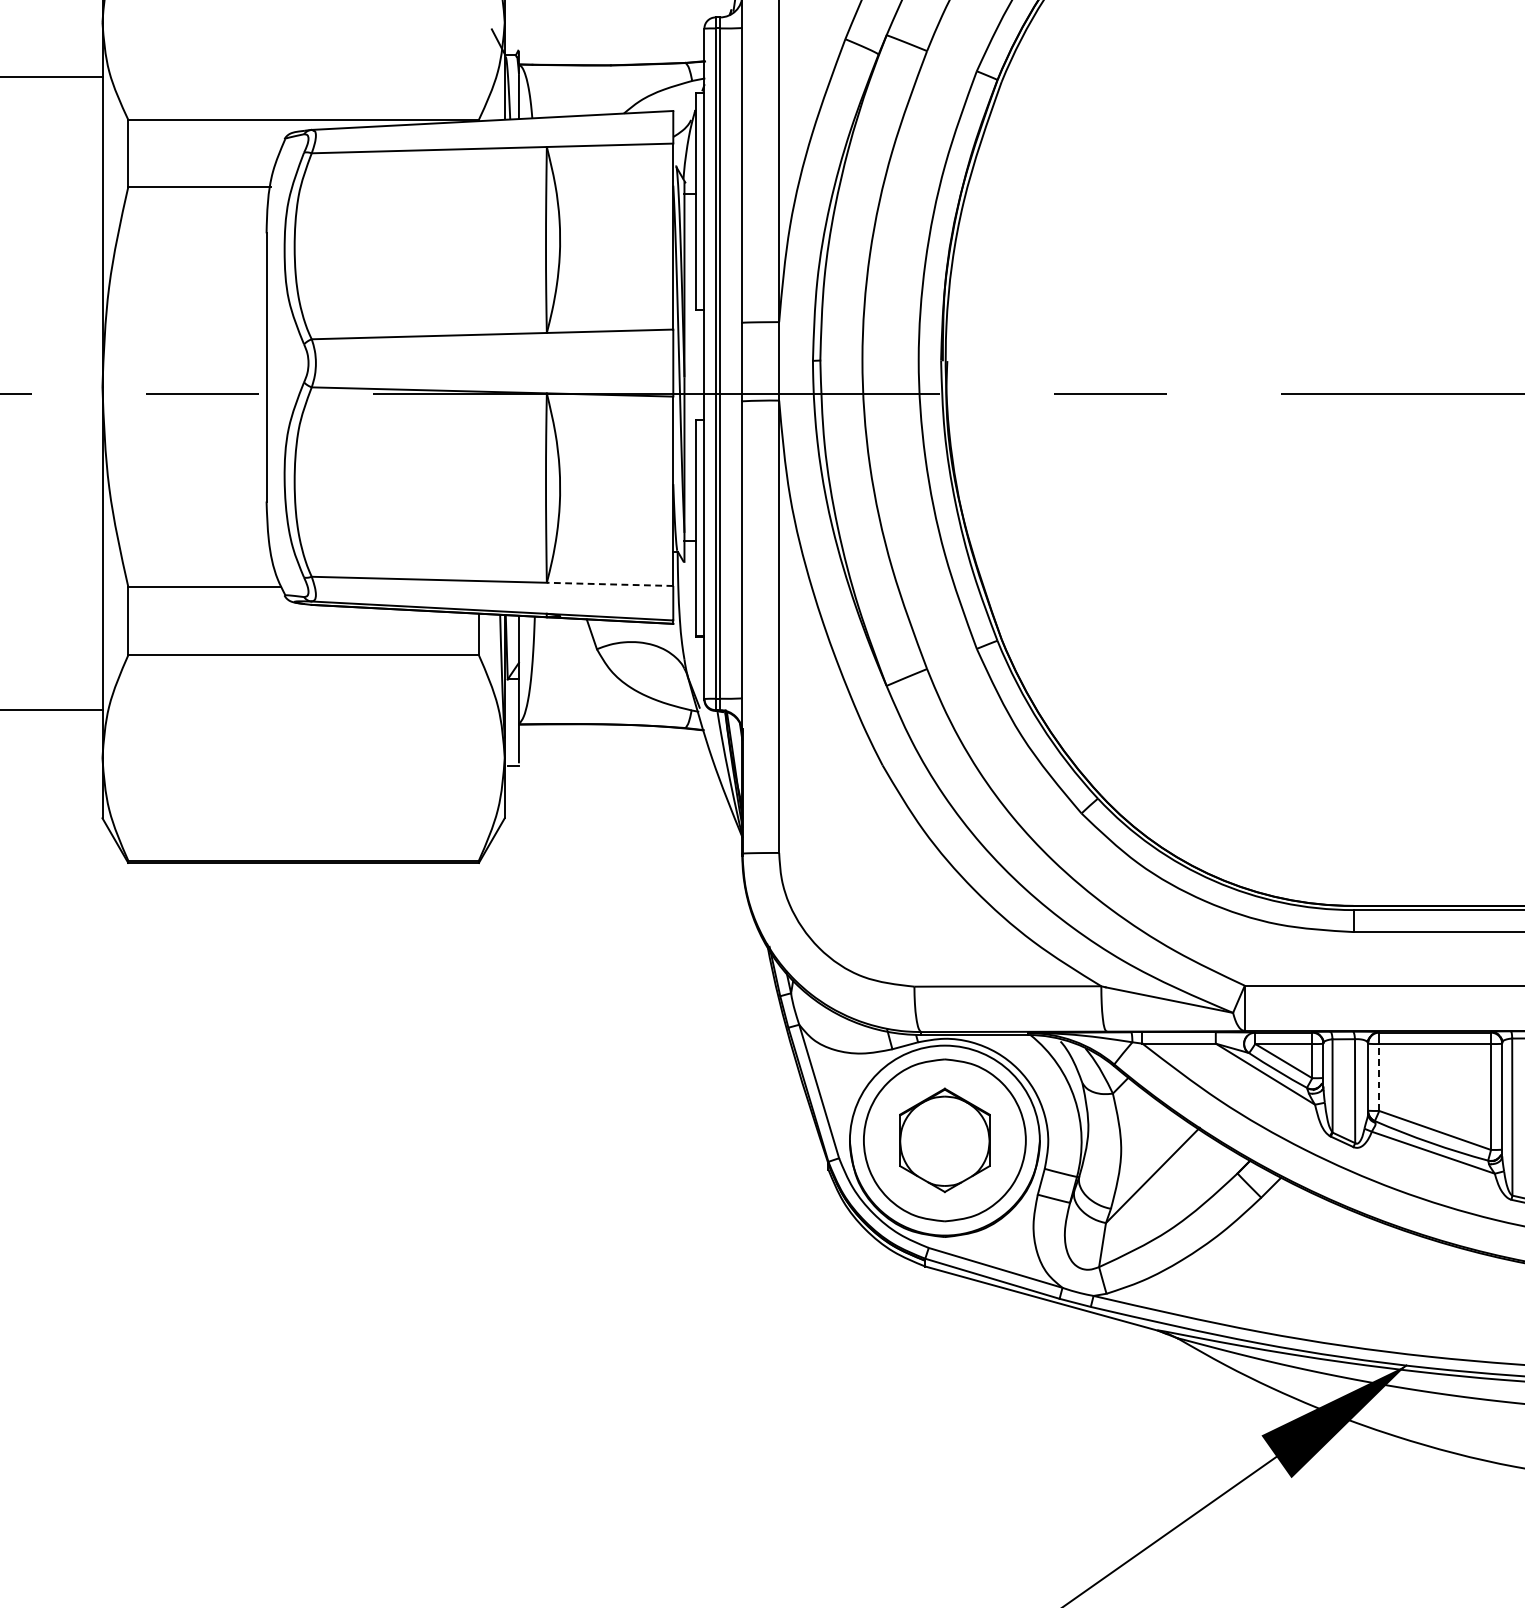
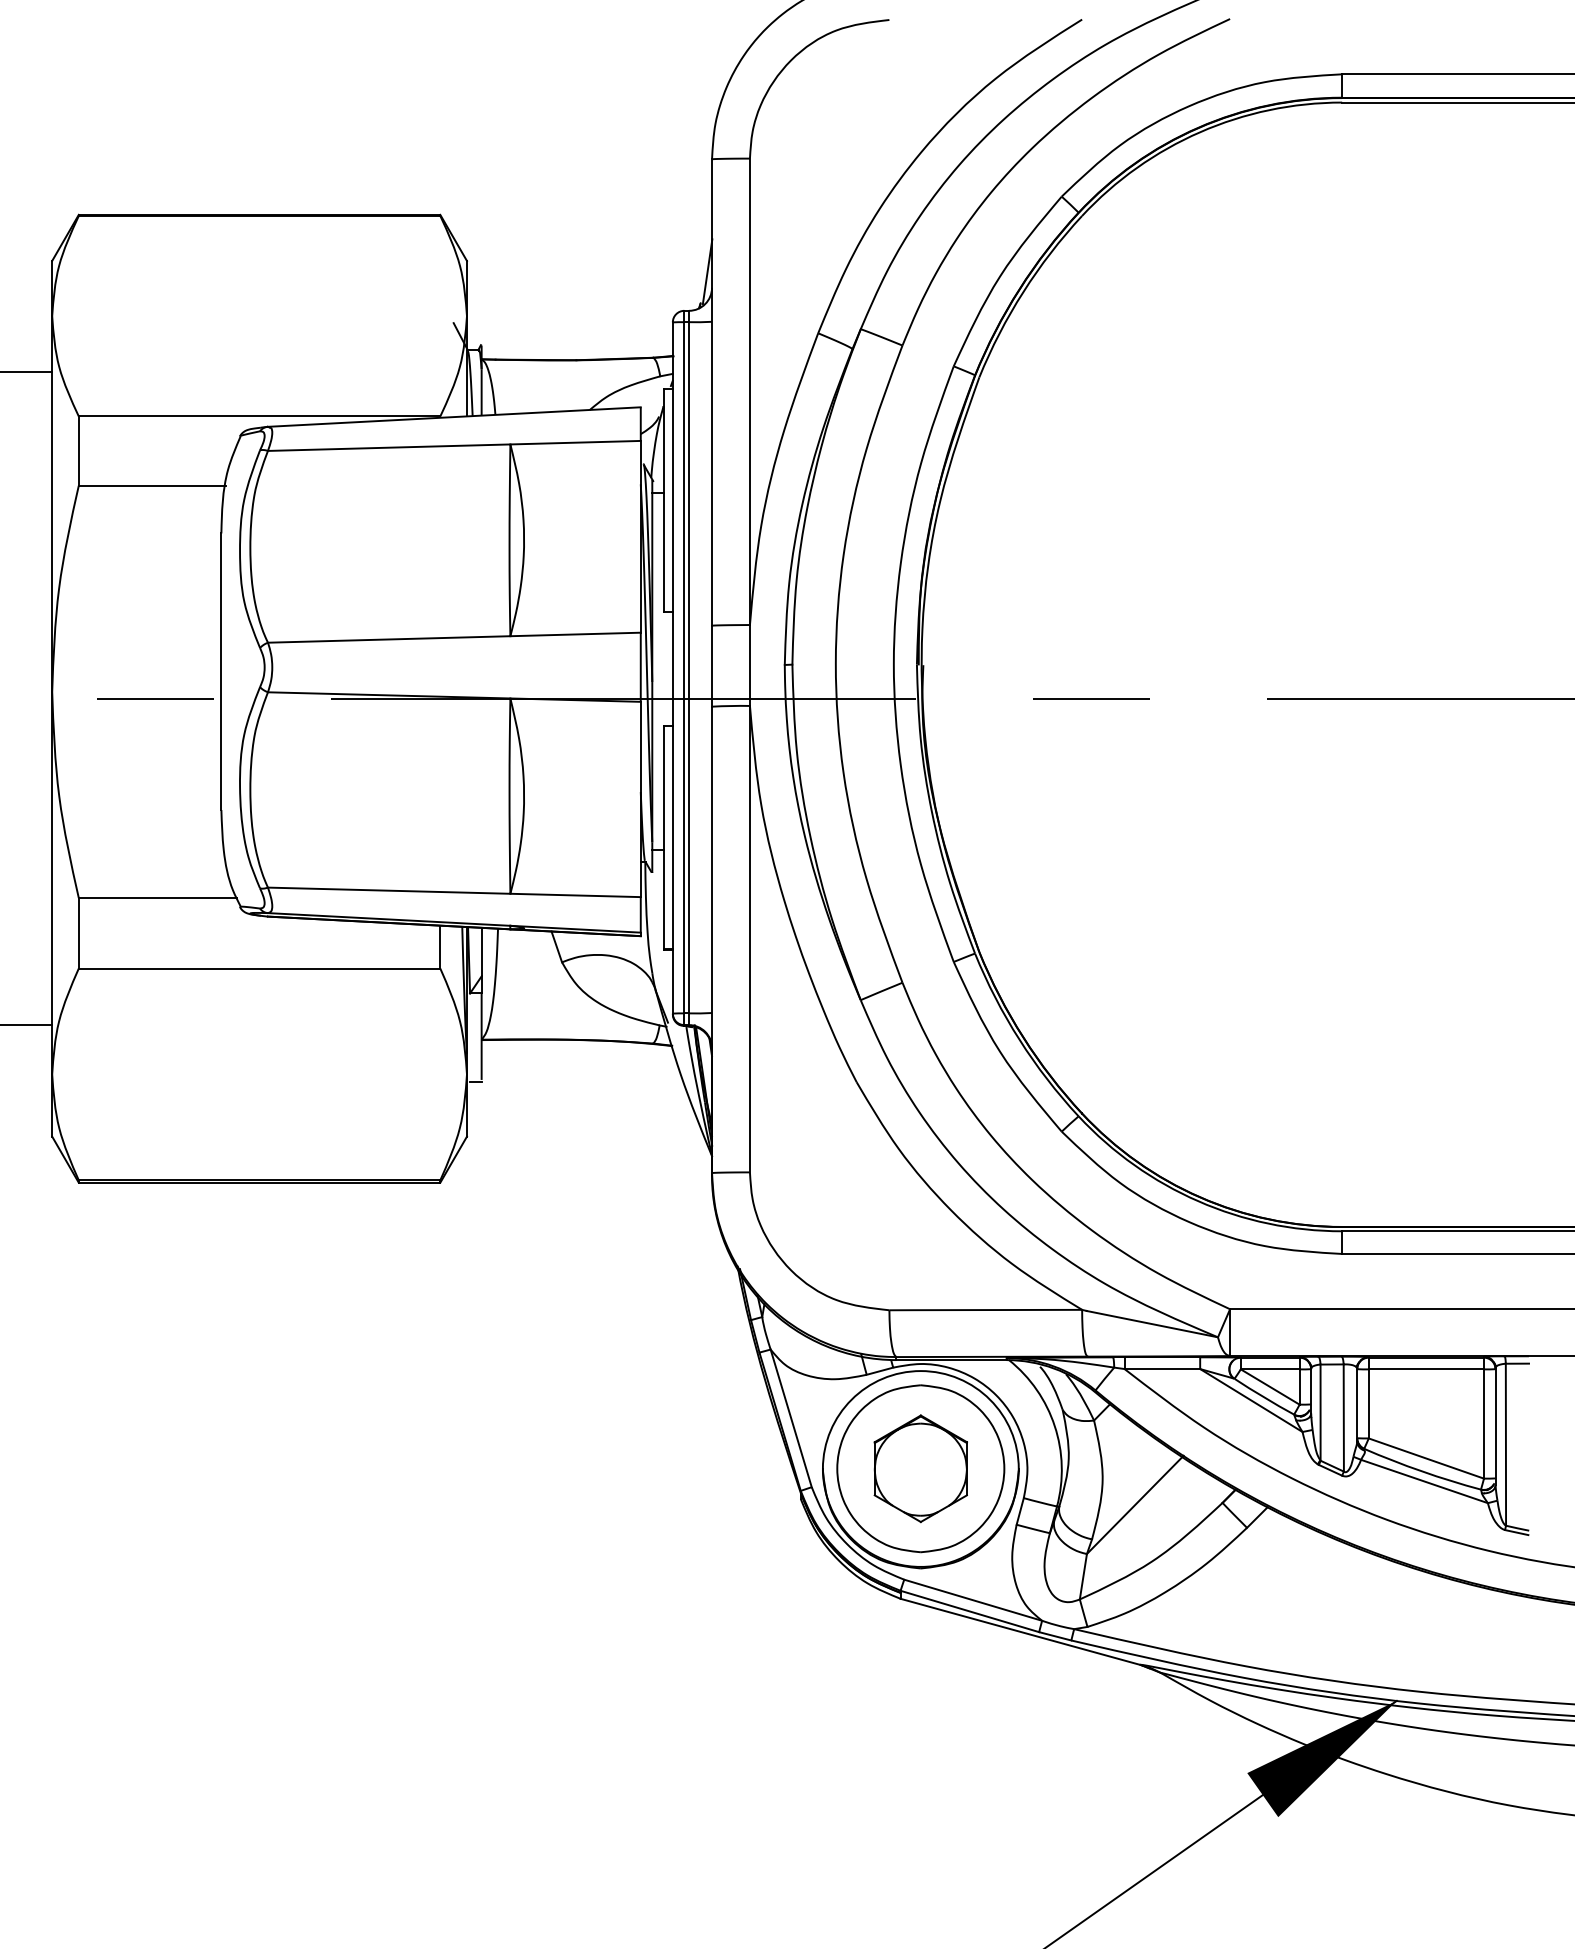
line: (609, 584) -> (575, 895), dashed -> solid
line: (1379, 1077) -> (1368, 1403), dashed -> solid

